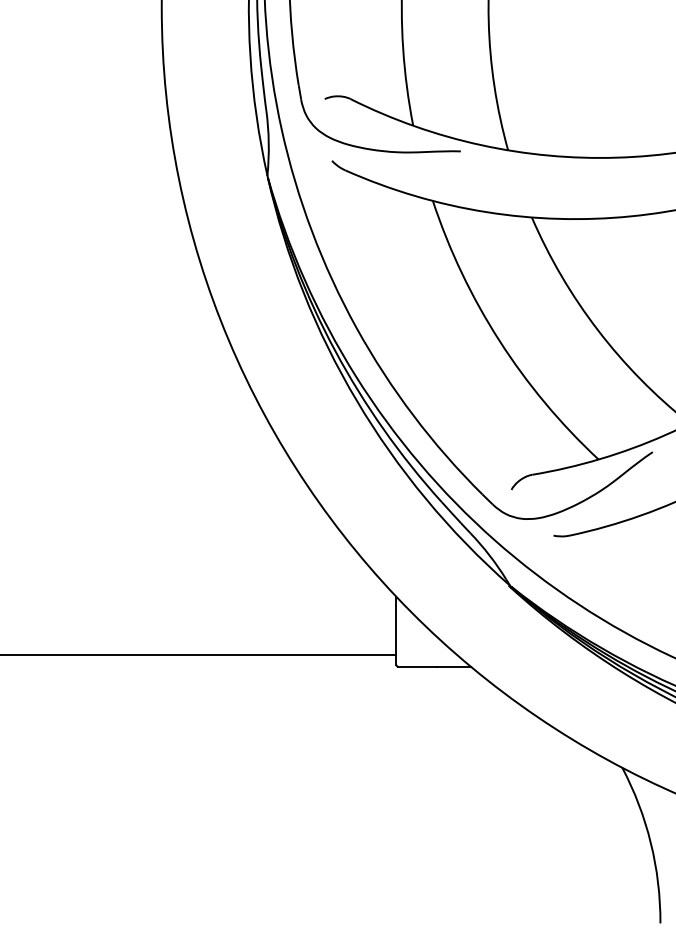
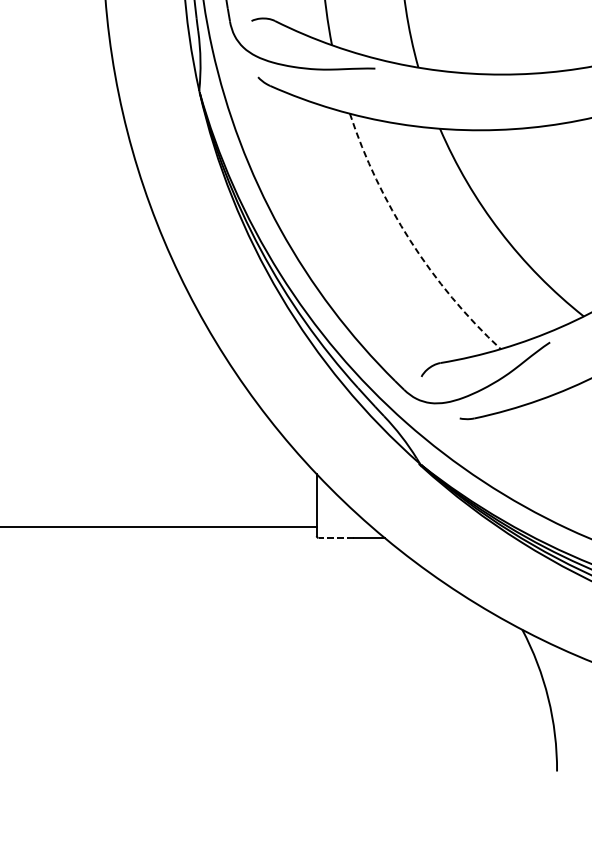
arc: (499, 340) -> (410, 240), solid -> dashed
line: (417, 666) -> (335, 537), solid -> dashed

